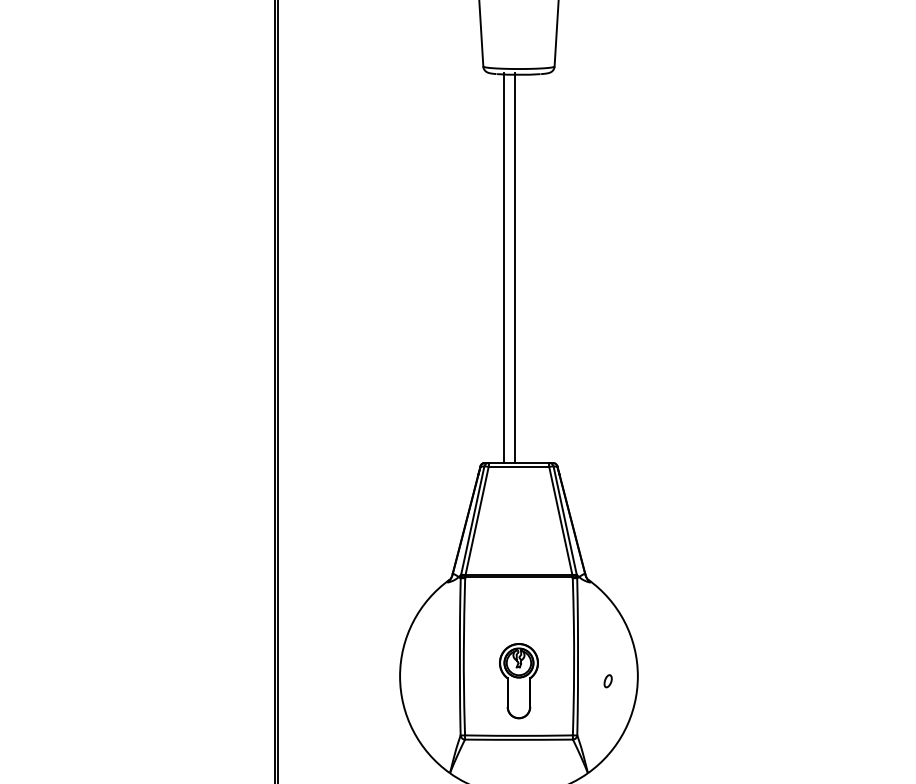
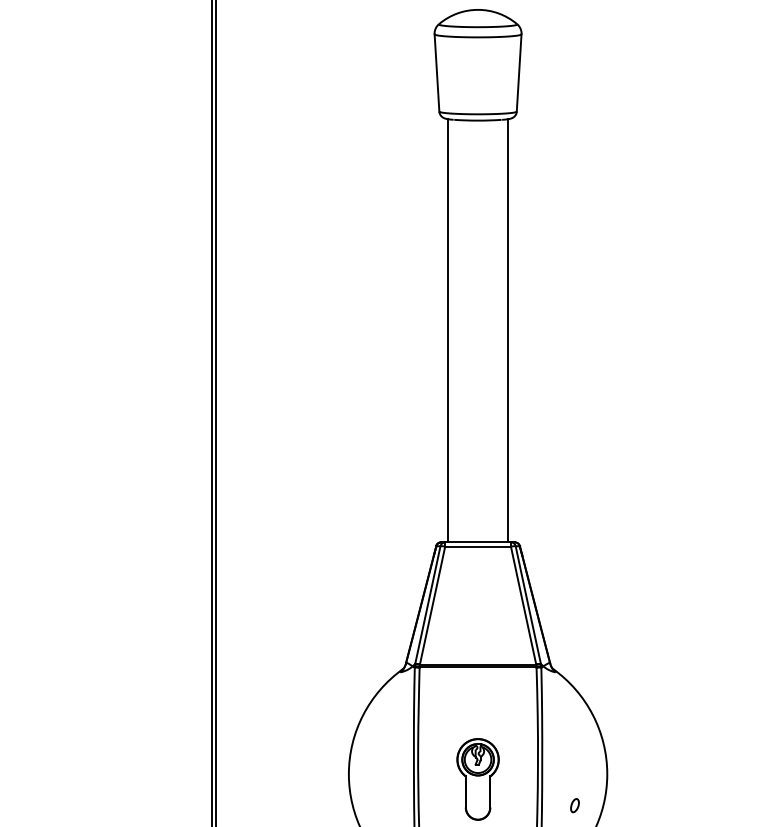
line: (503, 268) -> (507, 331), moved
line: (515, 268) -> (448, 331), moved
part: (607, 681) -> (574, 805), moved

